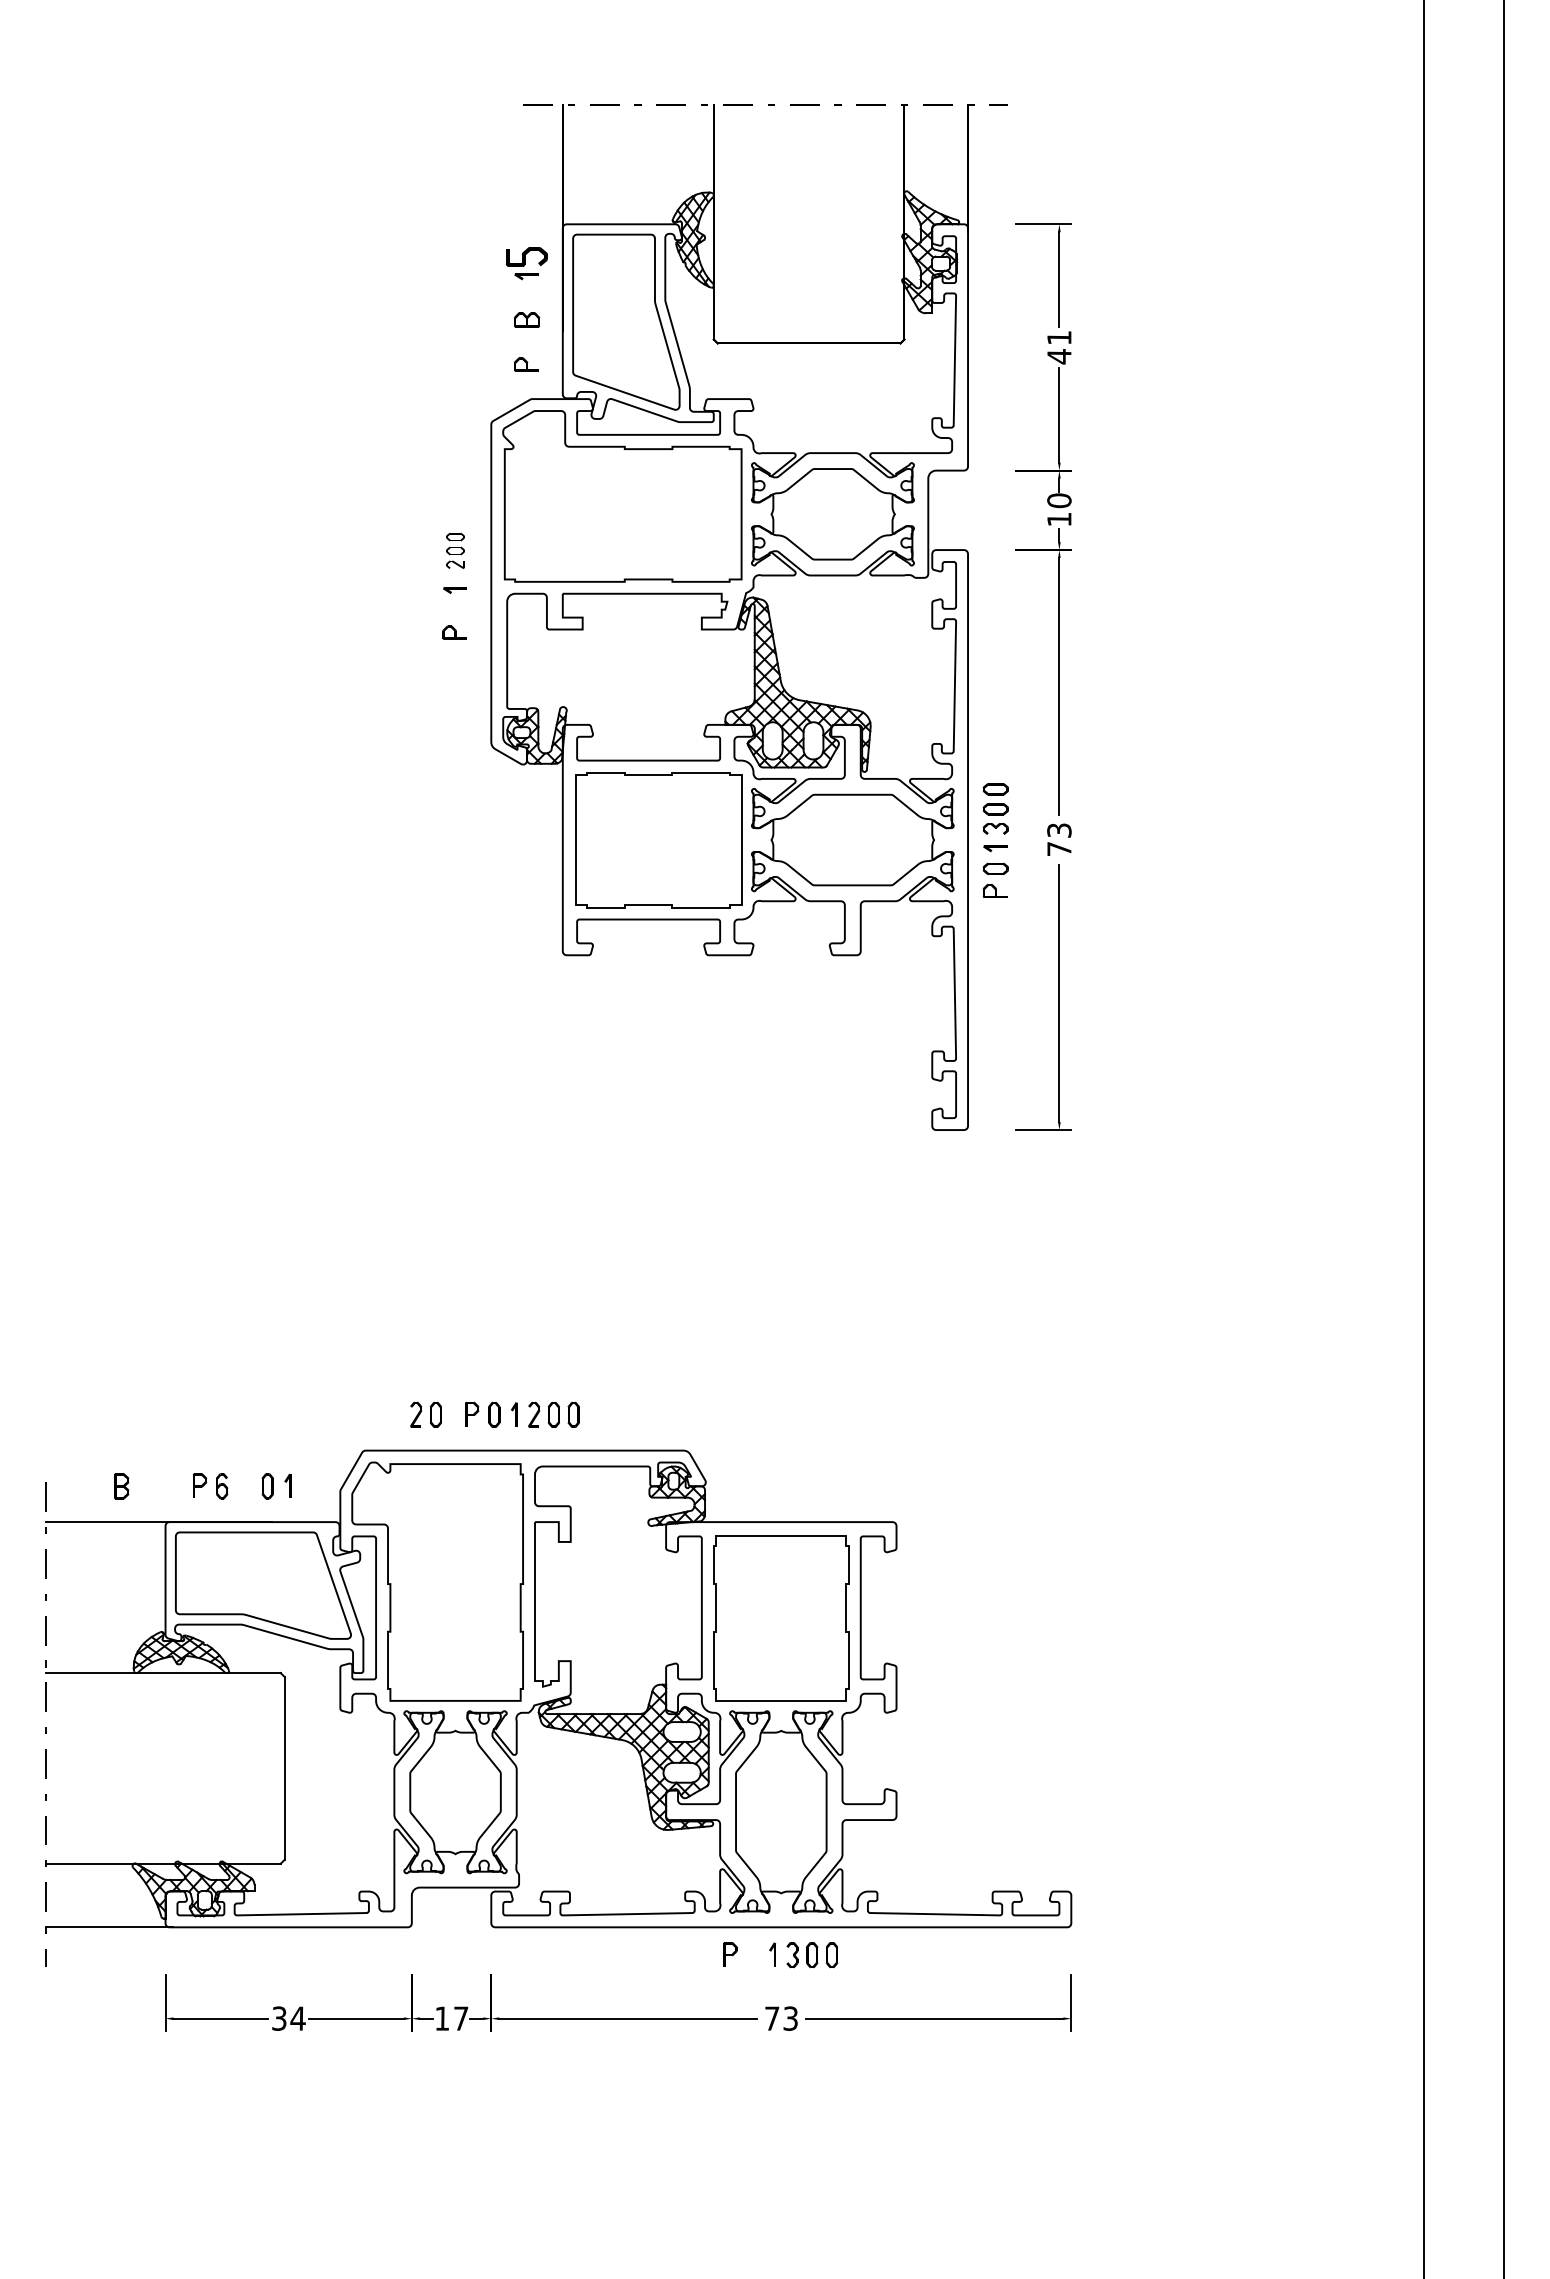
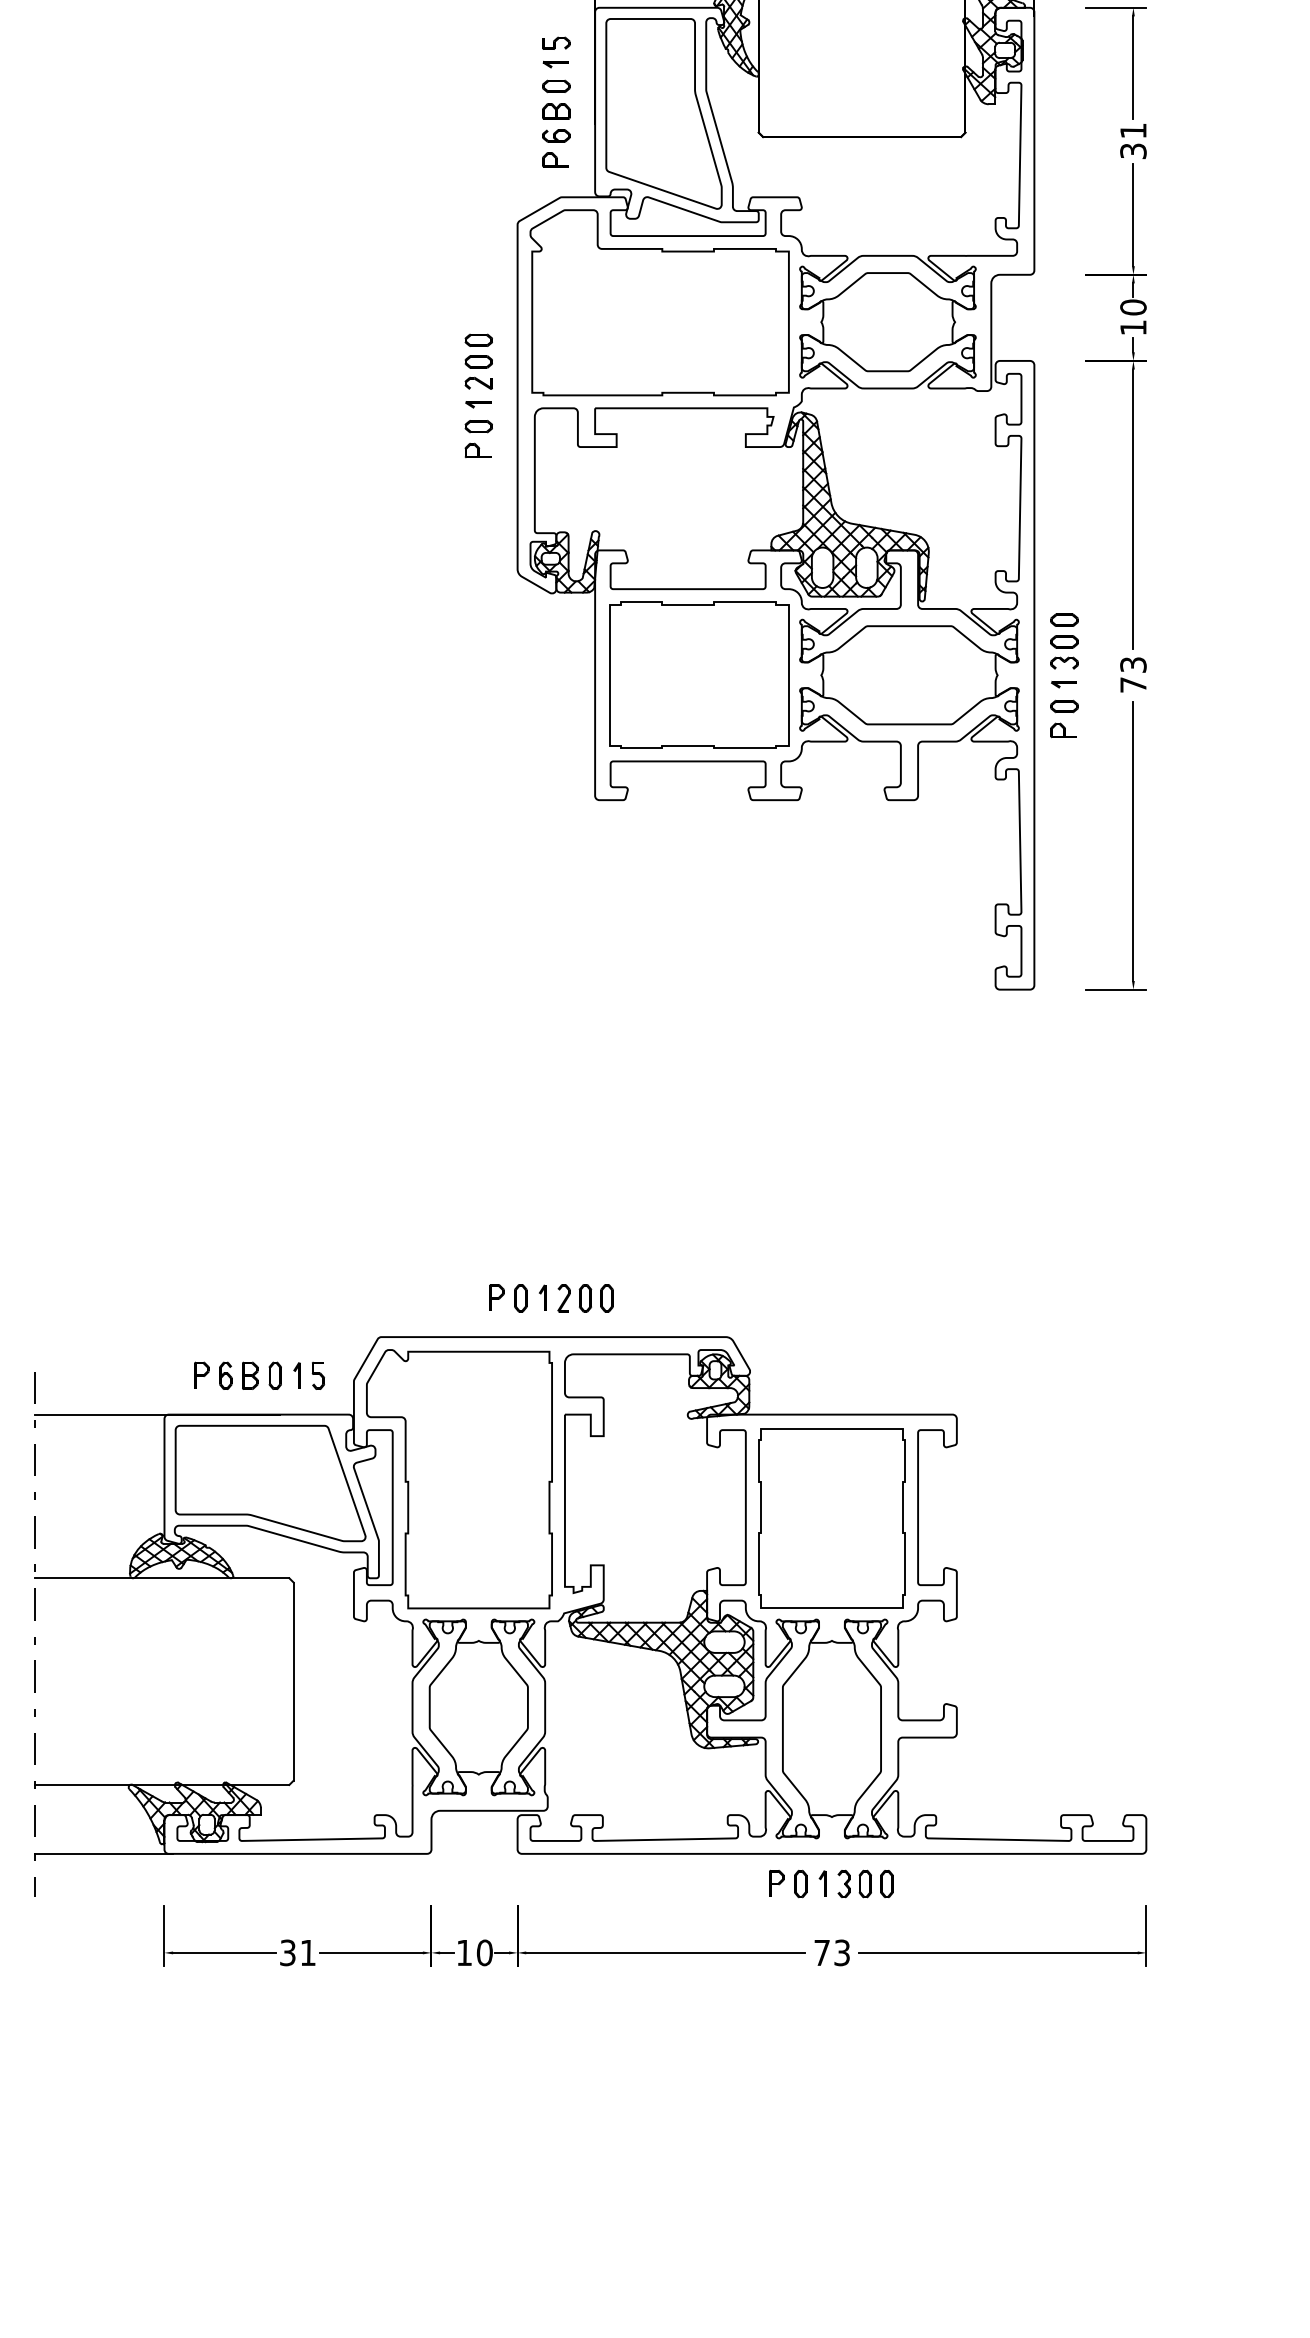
part: (527, 257) -> (556, 43), size x0.62
part: (527, 296) -> (556, 86), added
part: (527, 342) -> (556, 135), added
text: (1059, 356) -> (1133, 151), 41 -> 31
part: (455, 550) -> (478, 361), size x1.43
part: (455, 610) -> (478, 426), added
part: (425, 1414) -> (446, 1297), removed
part: (121, 1486) -> (250, 1376), moved
part: (307, 1486) -> (318, 1376), added
part: (752, 1955) -> (800, 1884), added
text: (297, 2018) -> (307, 1952), 34 -> 31
text: (460, 2018) -> (484, 1952), 17 -> 10

